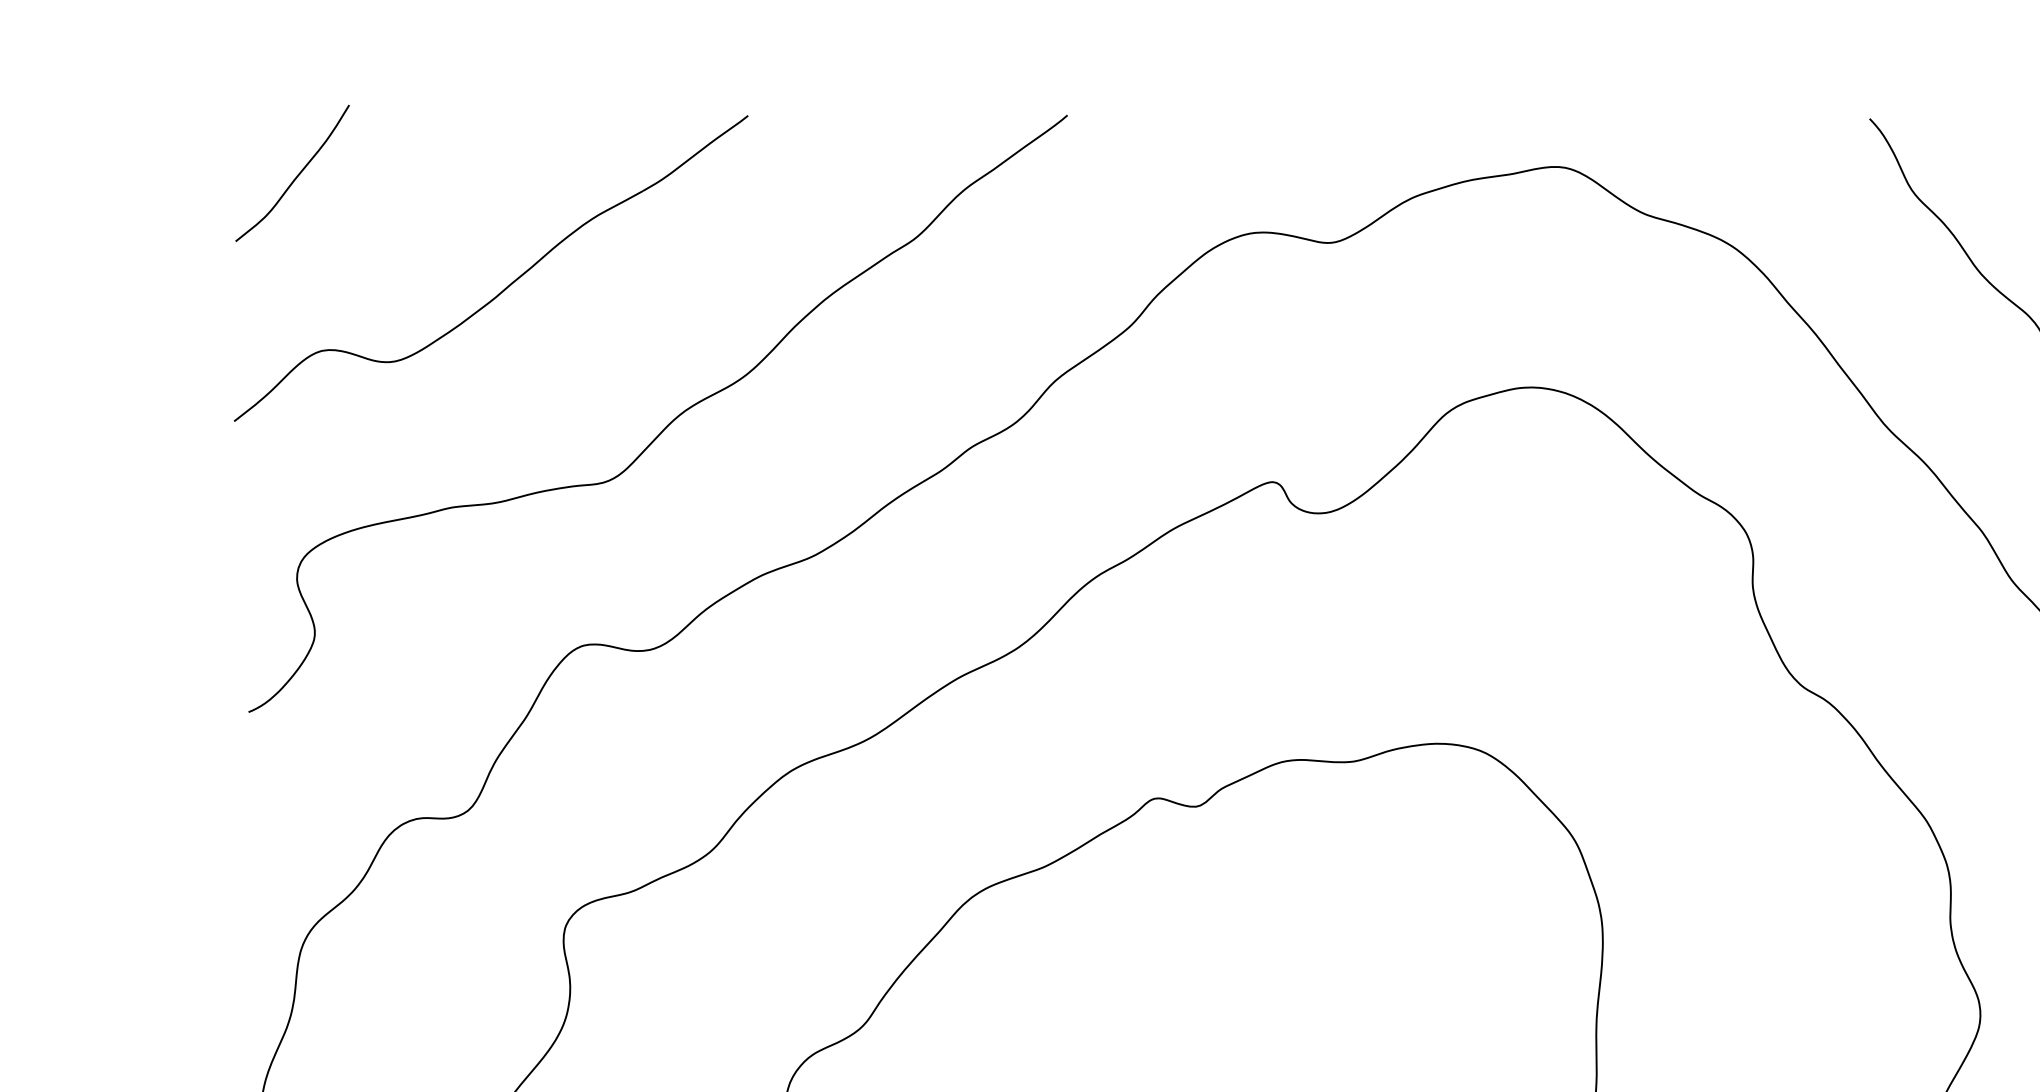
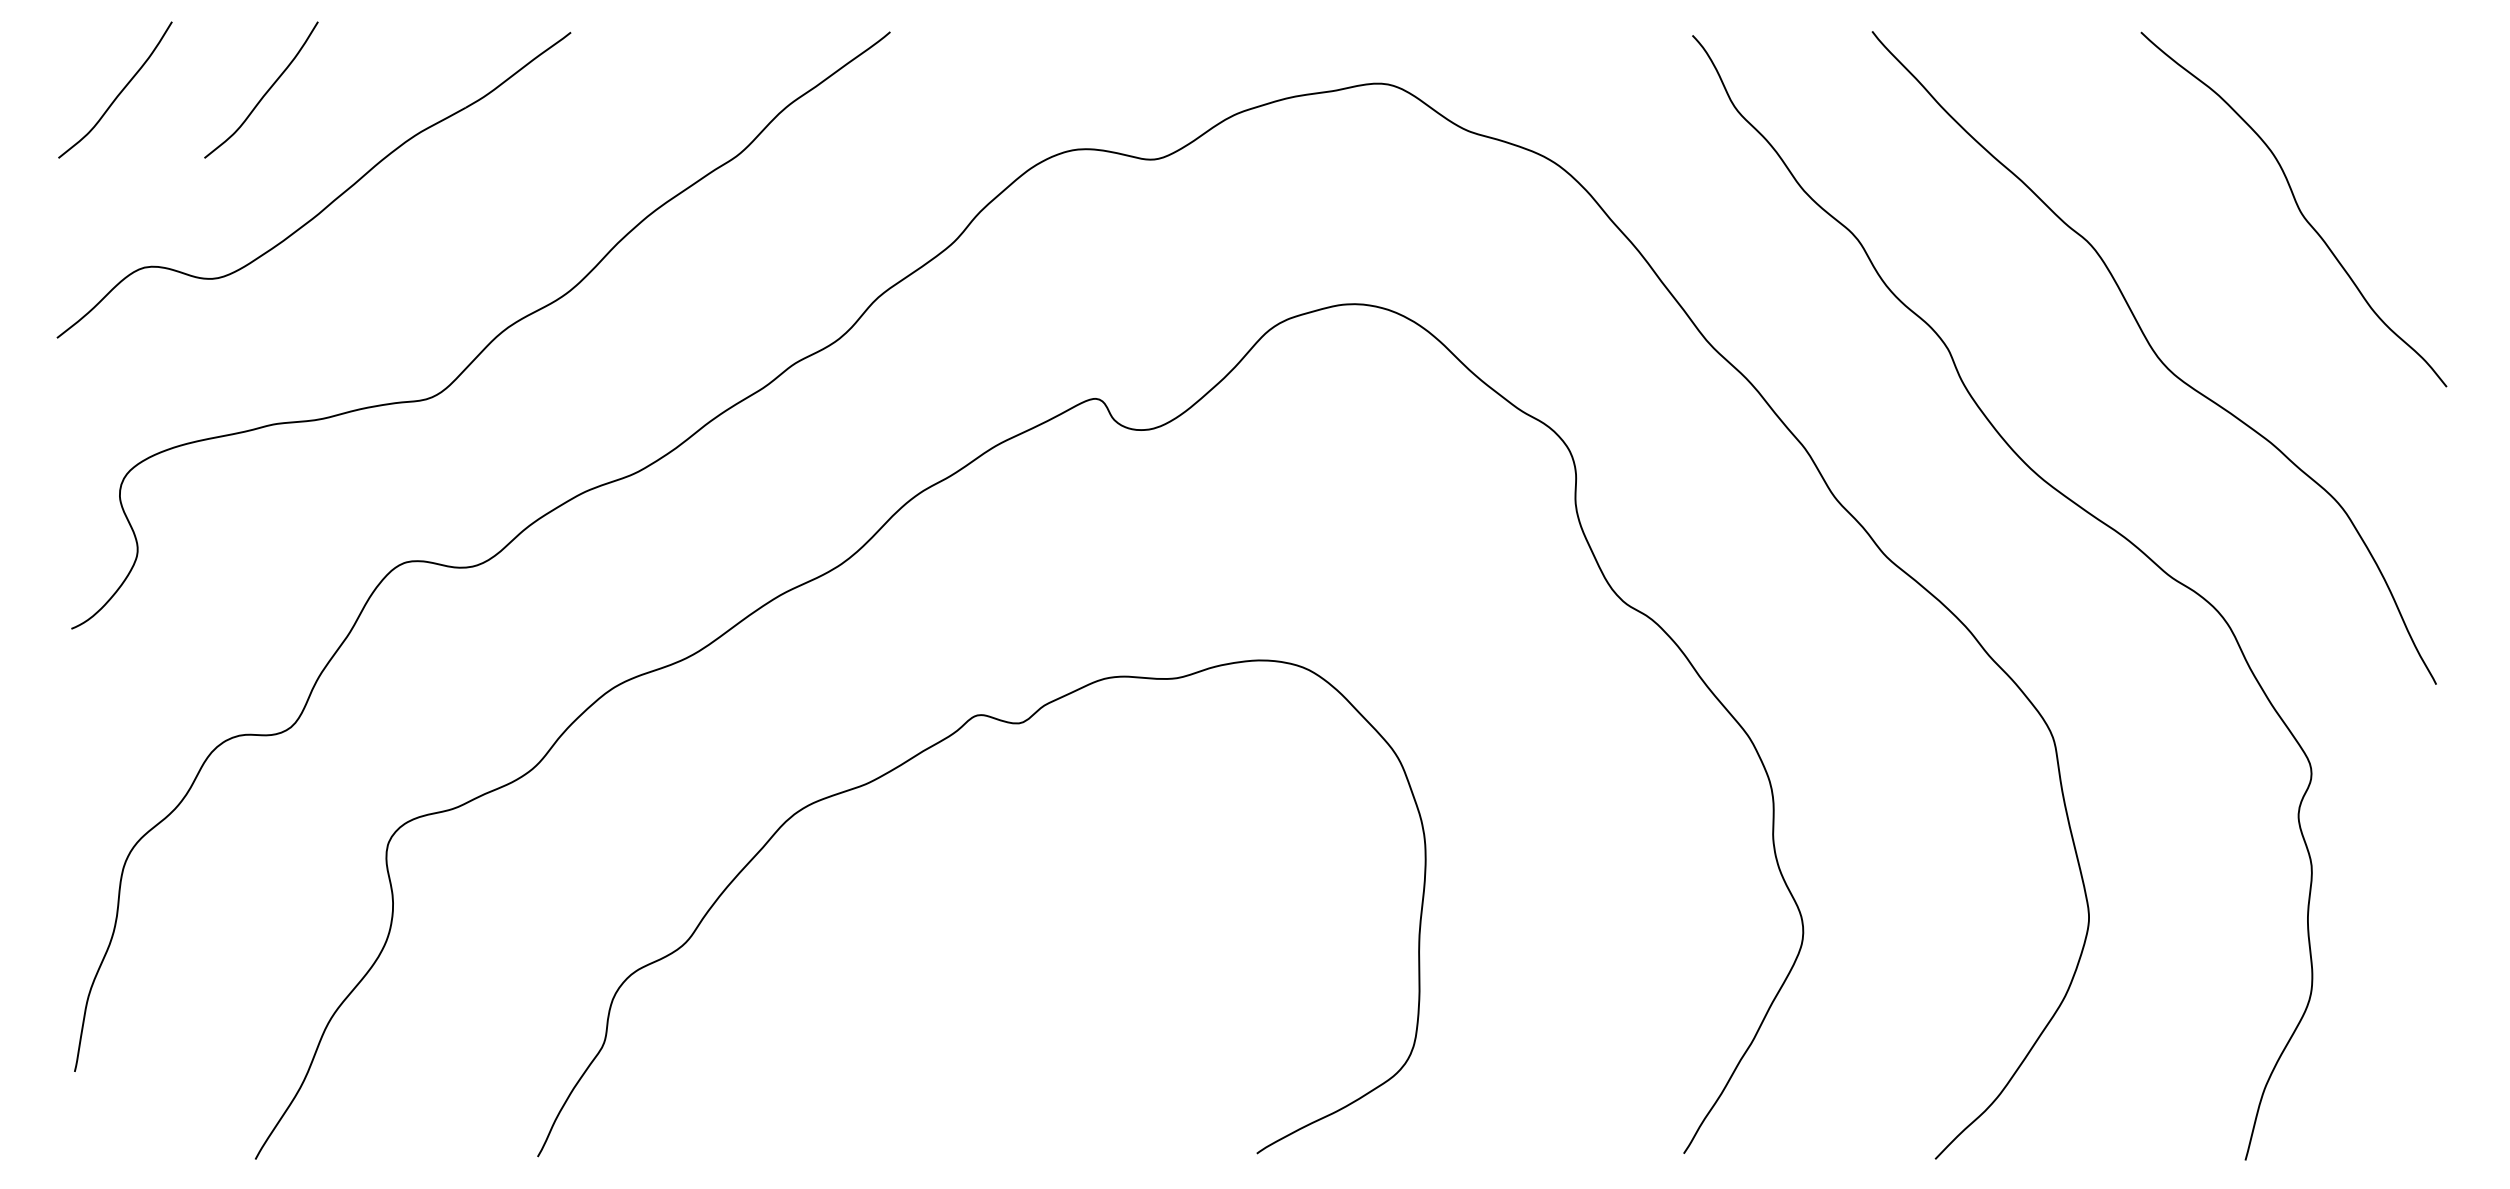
curve: (442, 175) -> (265, 92), added

